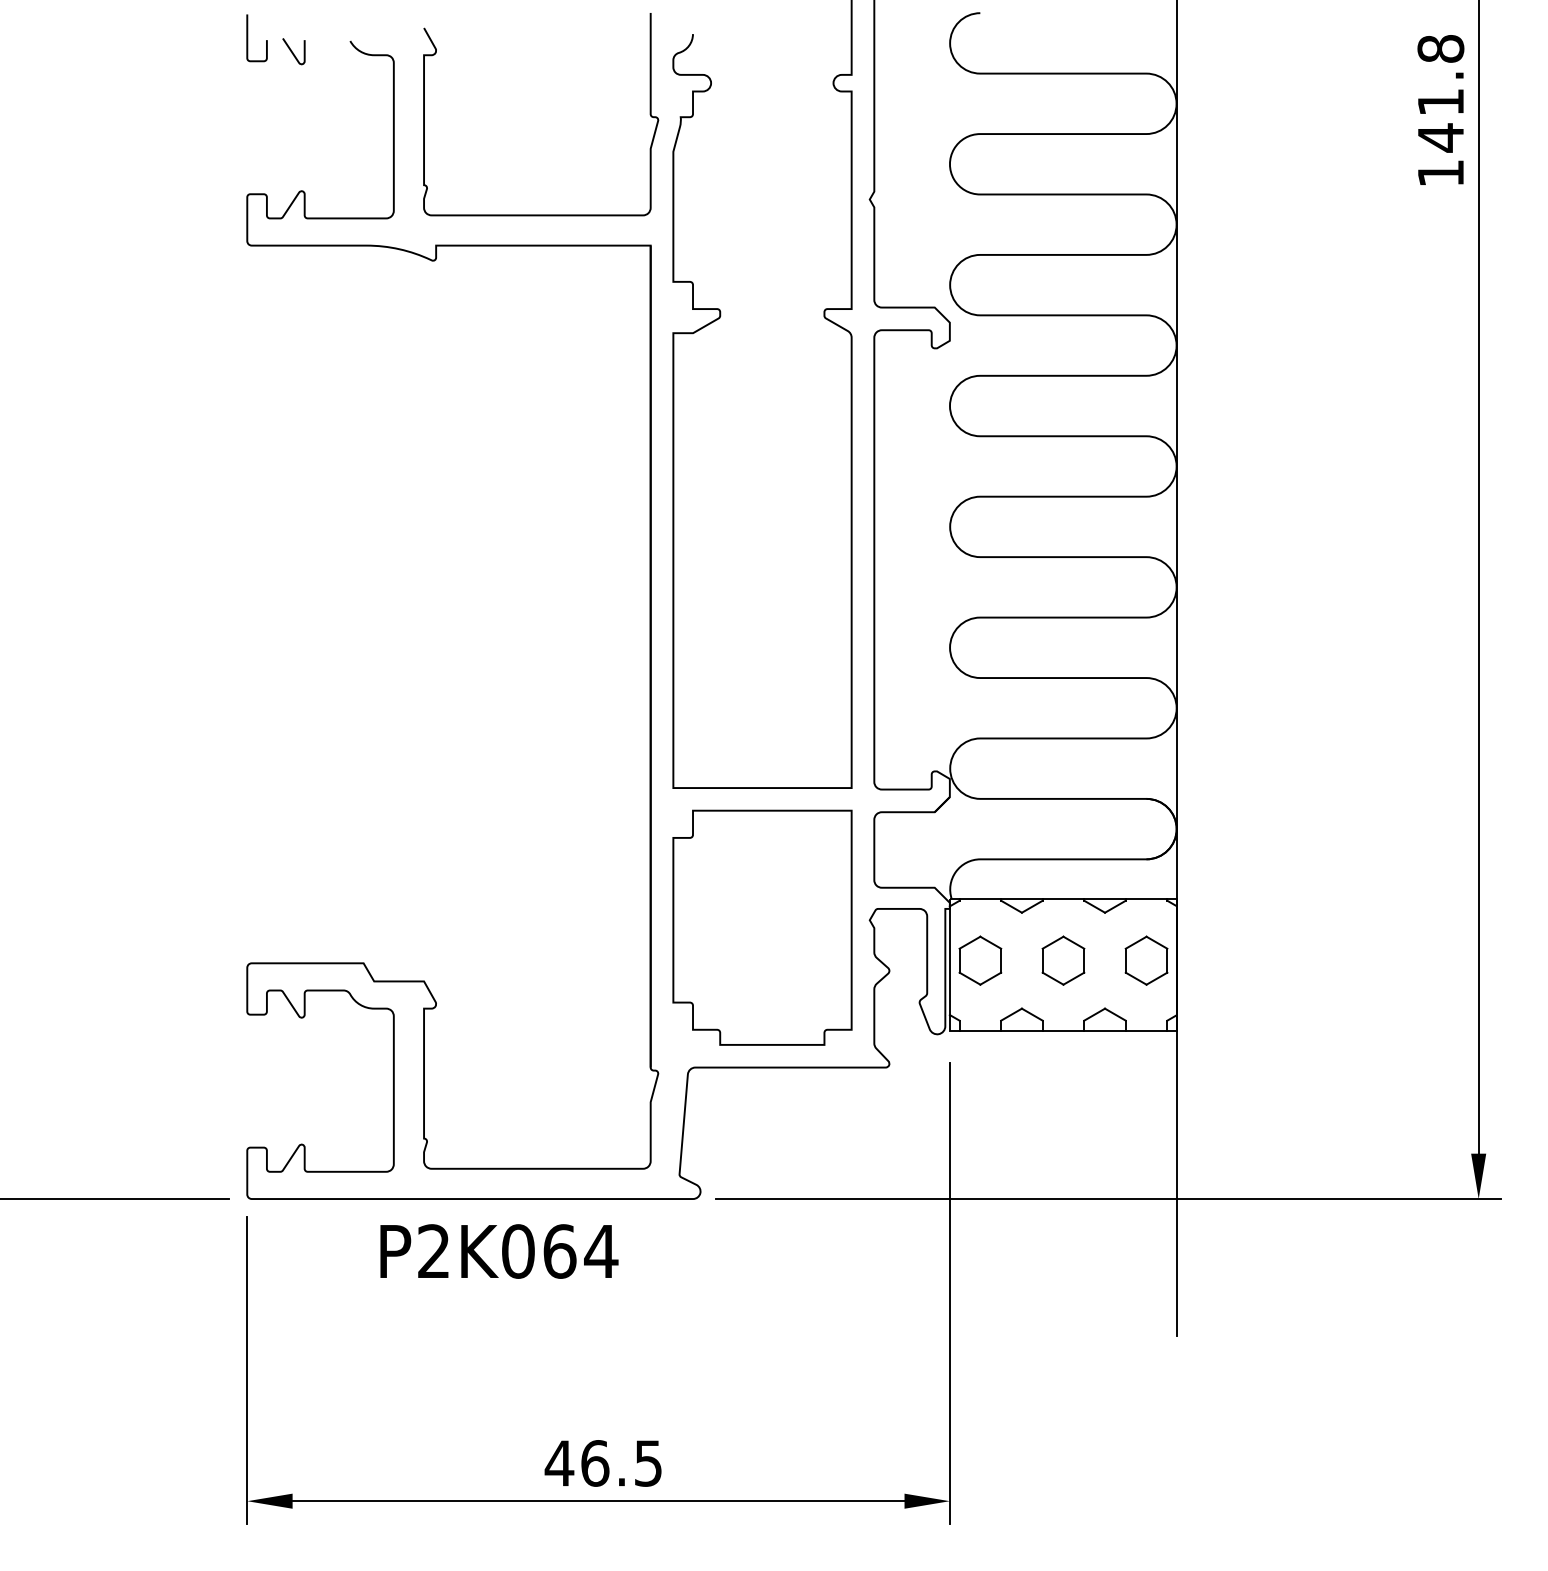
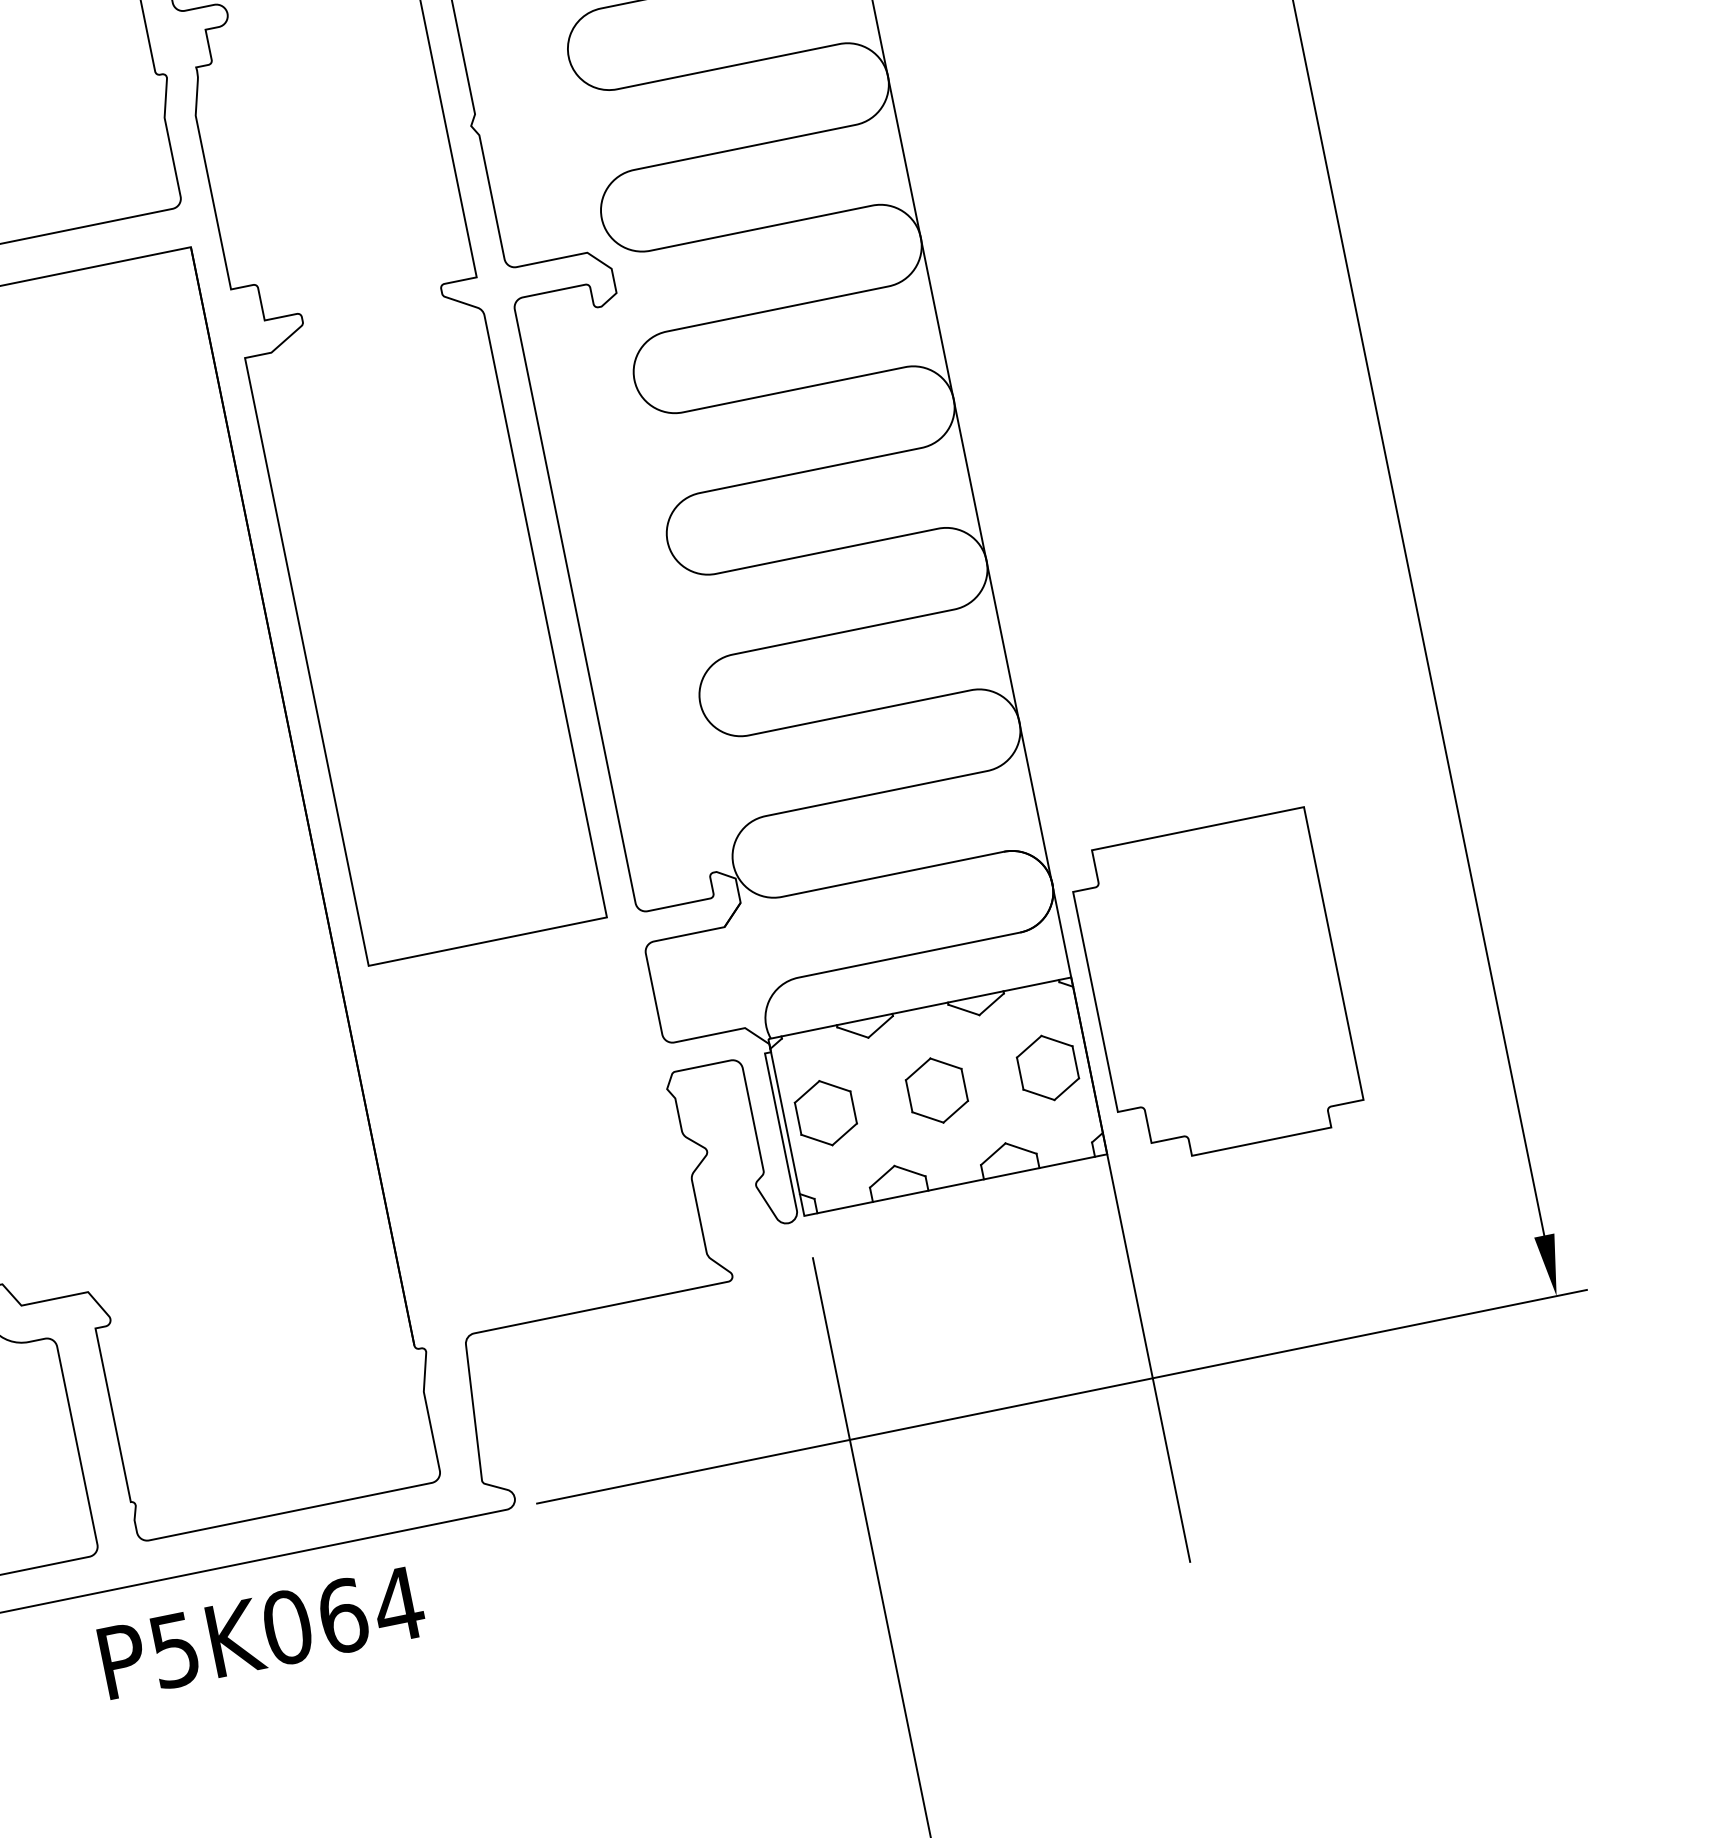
part: (762, 927) -> (1216, 987), moved
text: (433, 1251) -> (174, 1650), P2K064 -> P5K064

